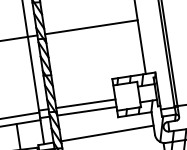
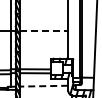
line: (92, 26) -> (44, 30), solid -> dashed
line: (106, 134) -> (43, 86), solid -> dashed

